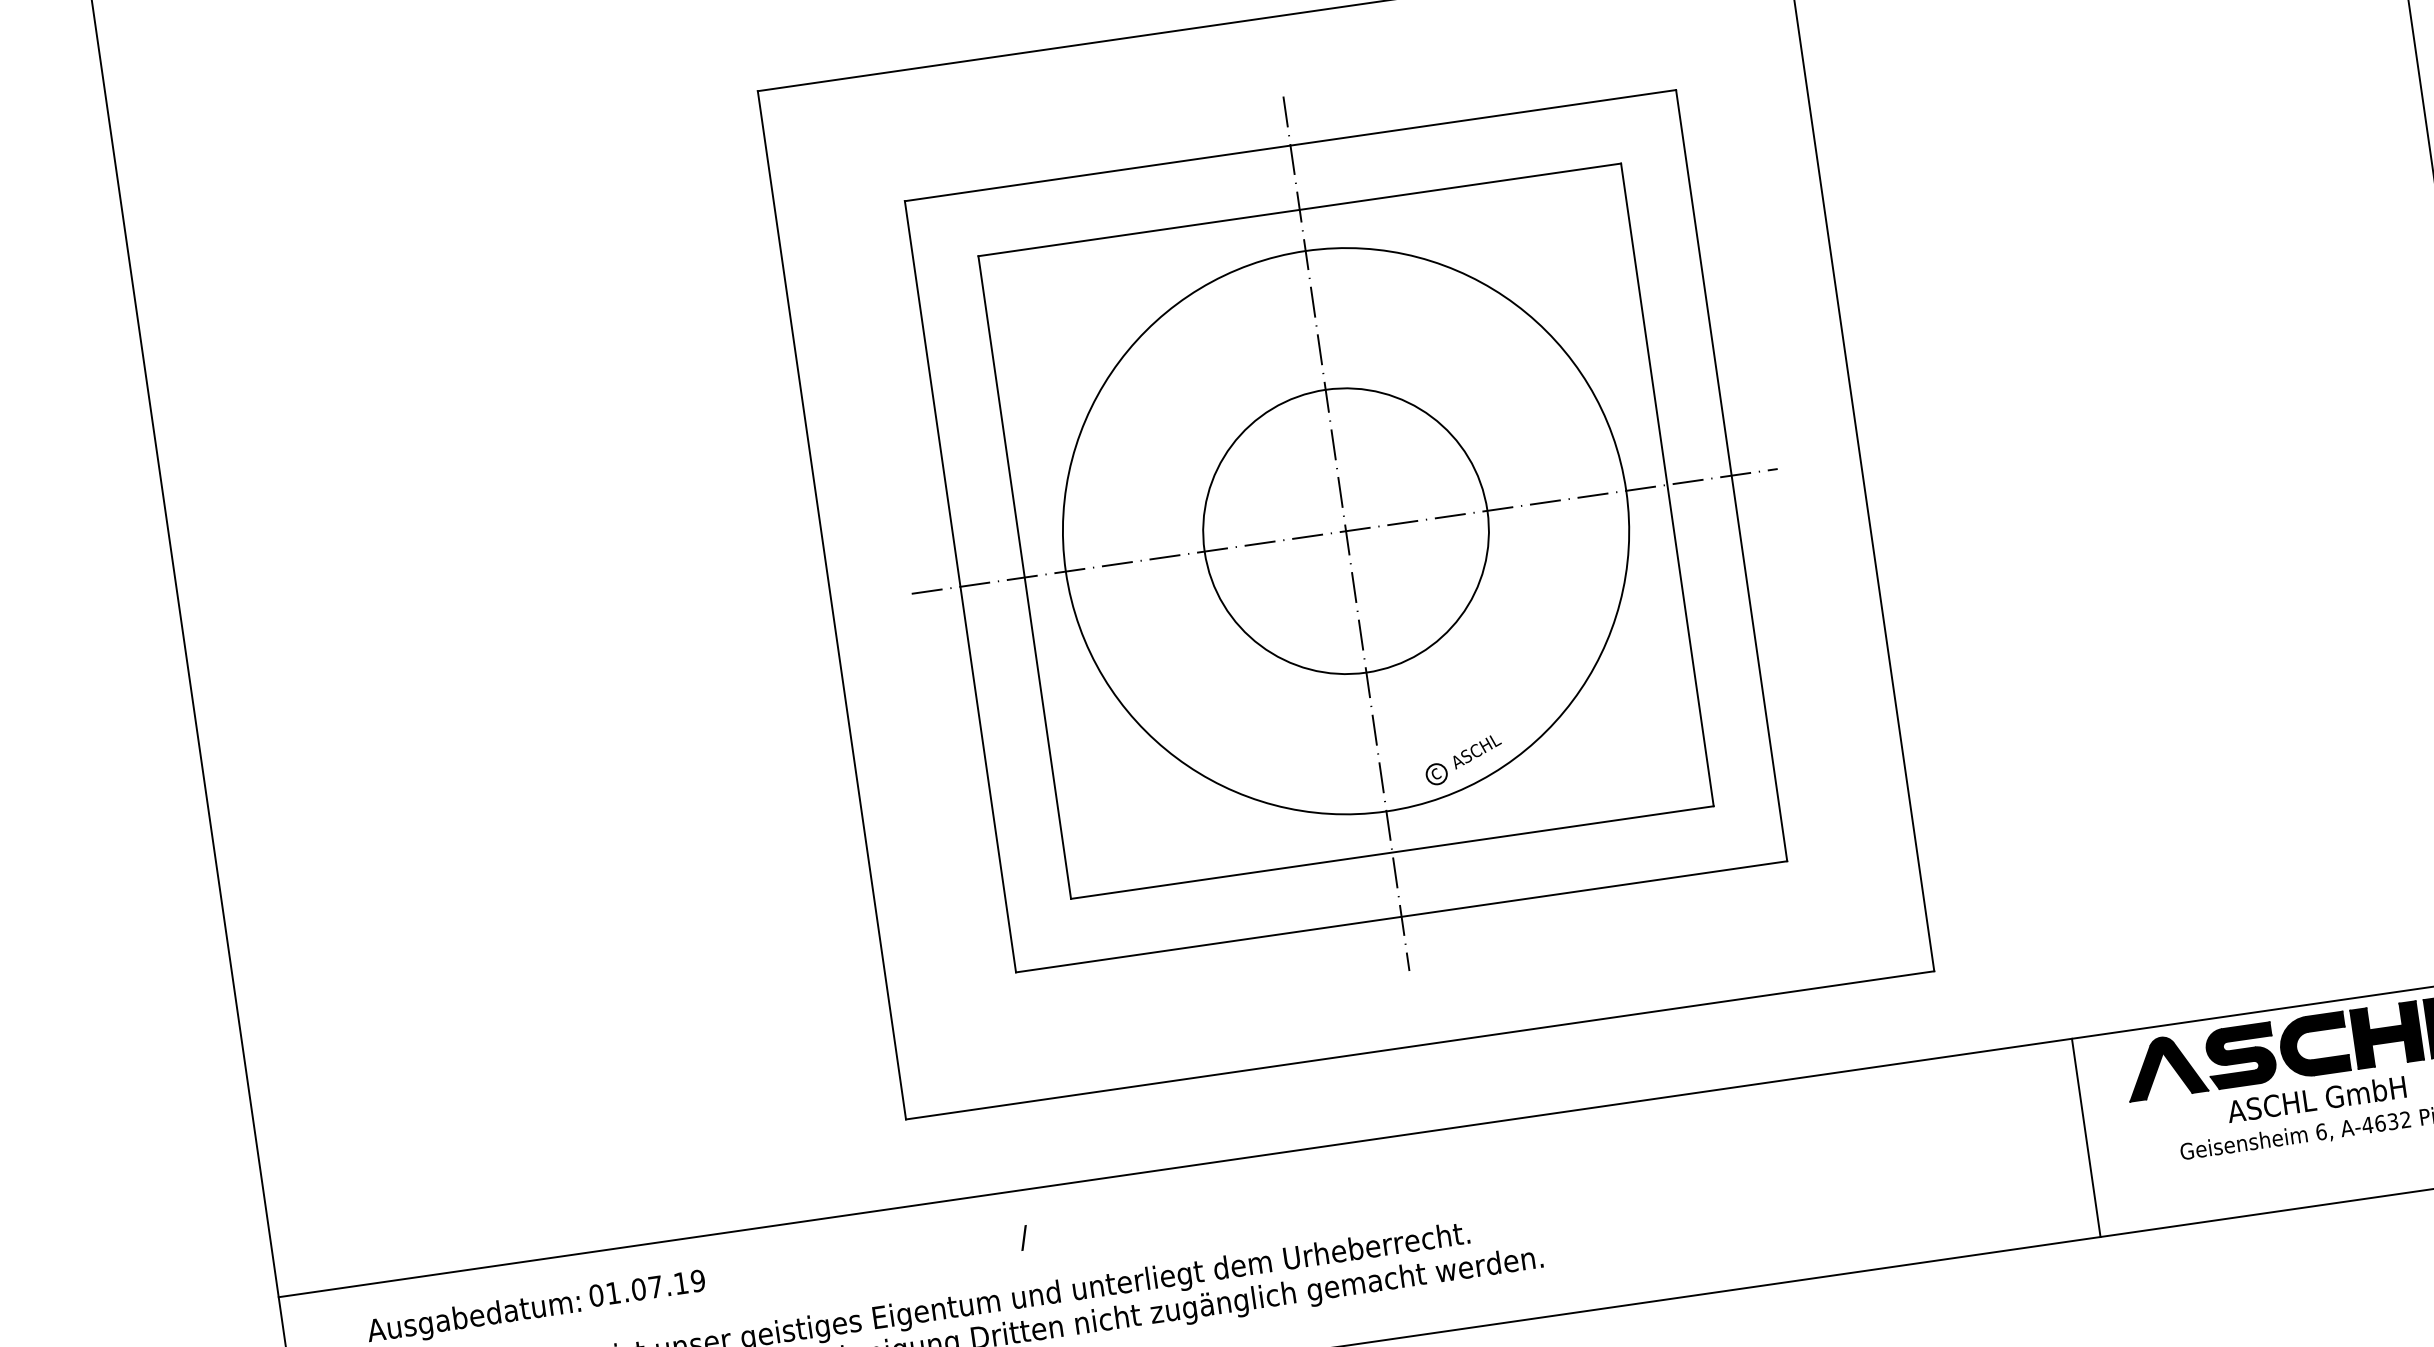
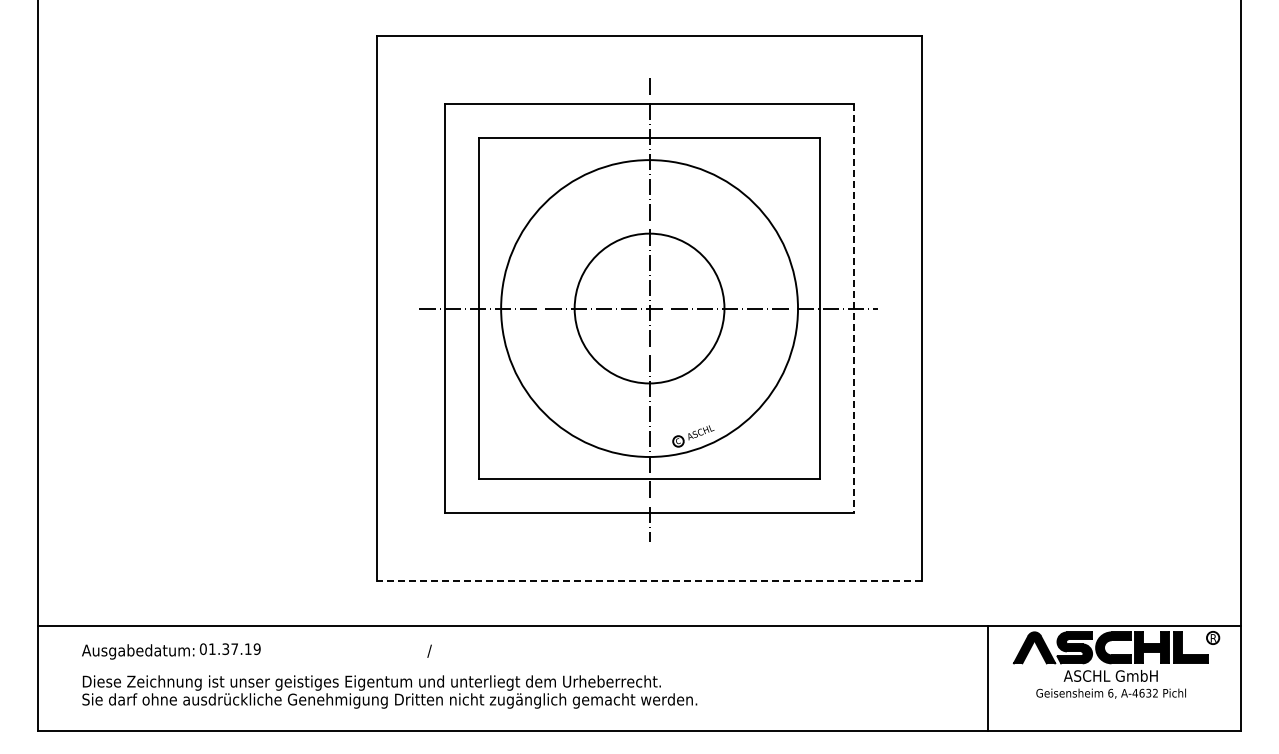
line: (1731, 477) -> (853, 309), solid -> dashed
line: (1419, 1044) -> (649, 580), solid -> dashed
text: (638, 1288) -> (225, 648), 01.07.19 -> 01.37.19

